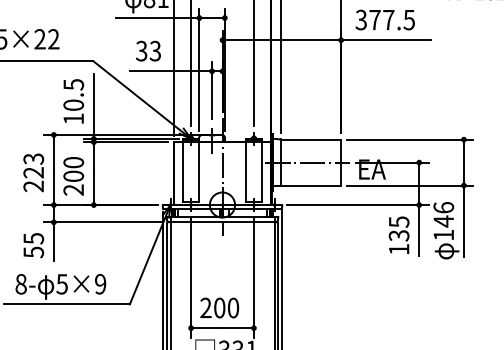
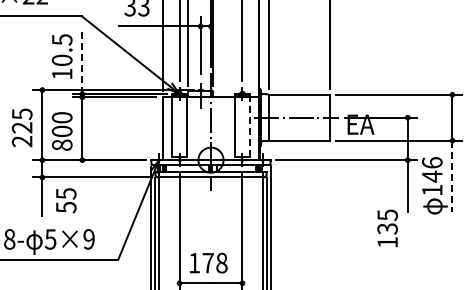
line: (93, 106) -> (82, 61), solid -> dashed
text: (33, 158) -> (22, 113), 223 -> 225
line: (261, 170) -> (250, 125), solid -> dashed
text: (73, 189) -> (62, 144), 200 -> 800
line: (463, 221) -> (452, 176), solid -> dashed
text: (398, 234) -> (387, 227), moved
text: (33, 245) -> (66, 200), moved
text: (219, 307) -> (208, 262), 200 -> 178

